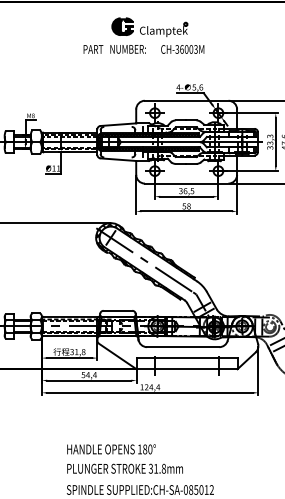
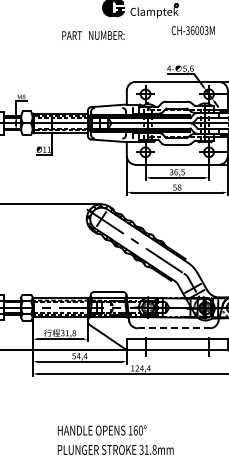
text: (114, 49) -> (93, 35), moved
text: (182, 49) -> (193, 30), moved
line: (183, 347) -> (174, 328), solid -> dashed
text: (145, 449) -> (136, 430), 180° -> 160°

